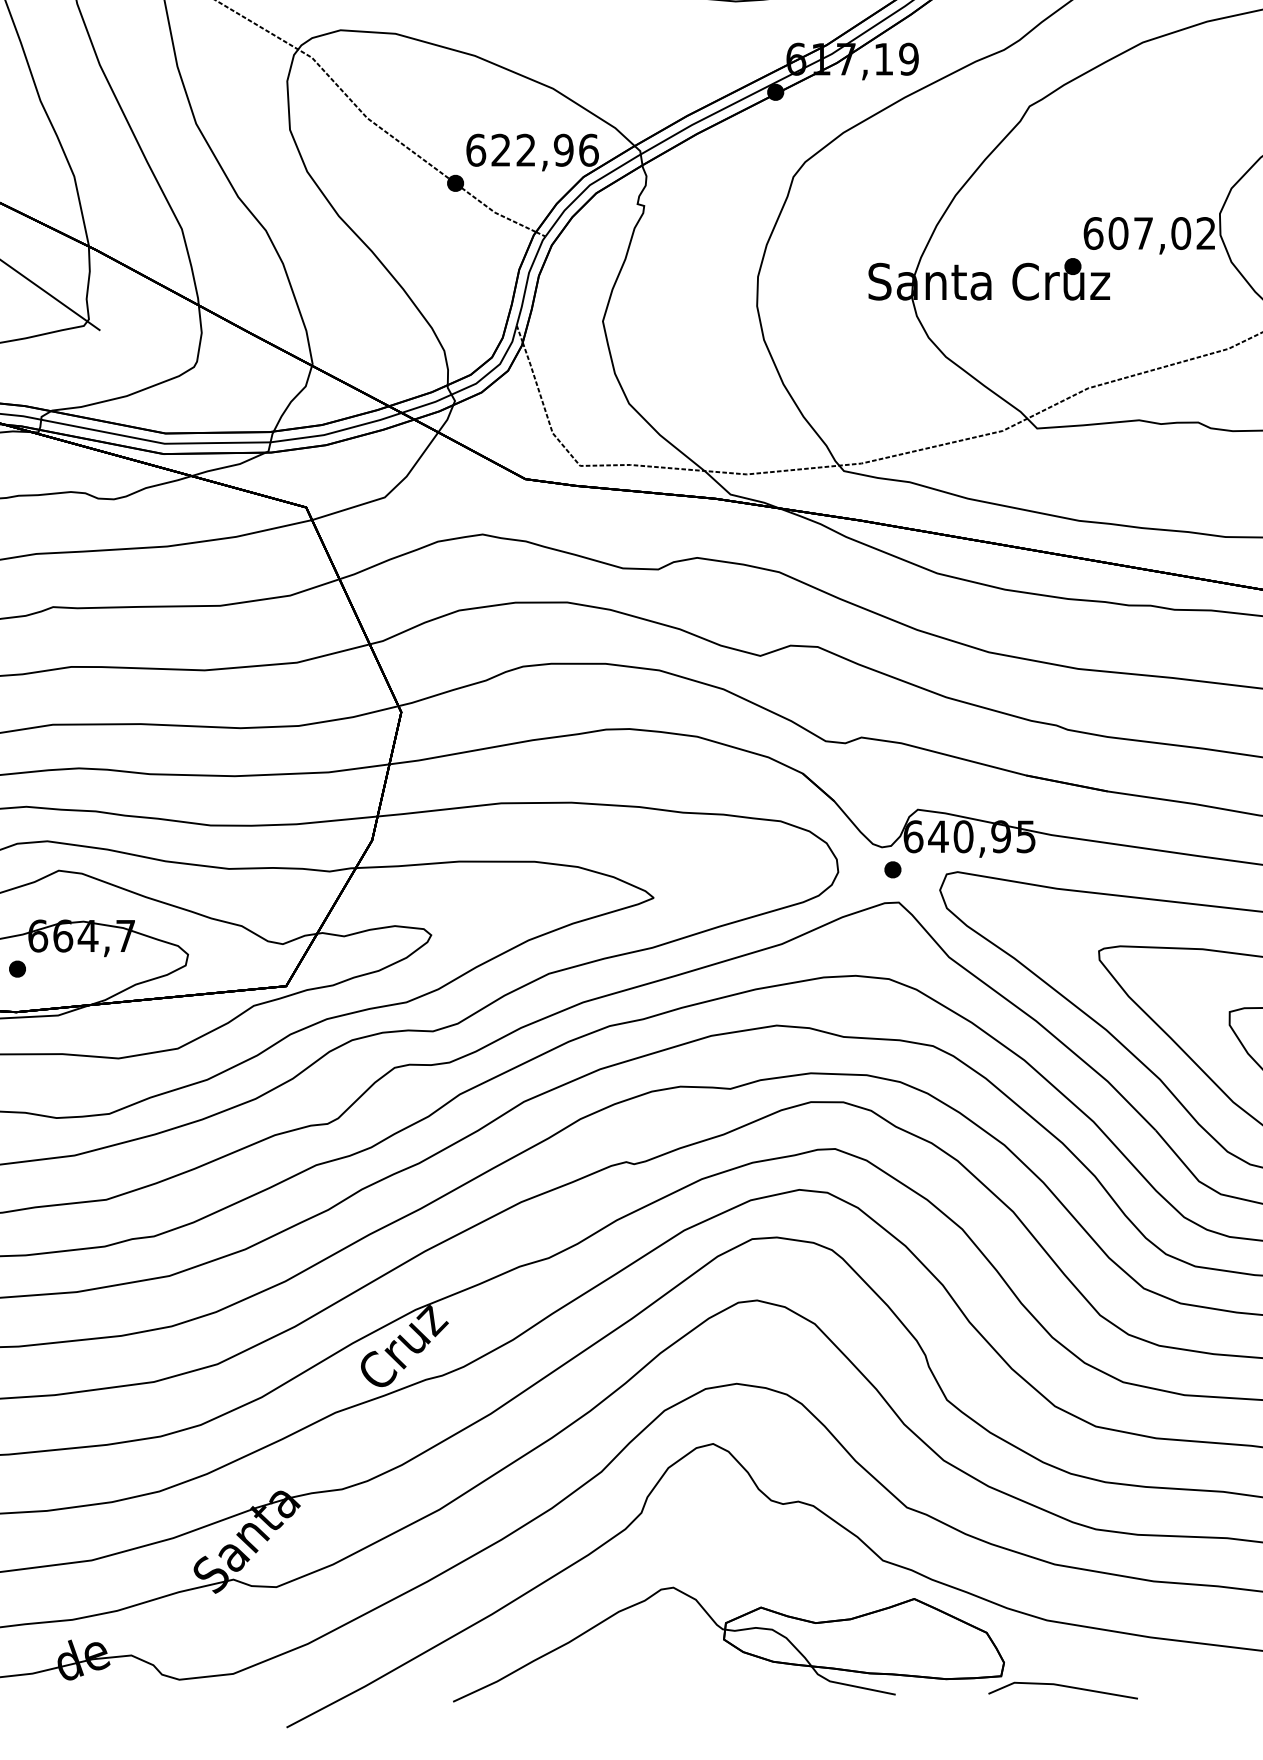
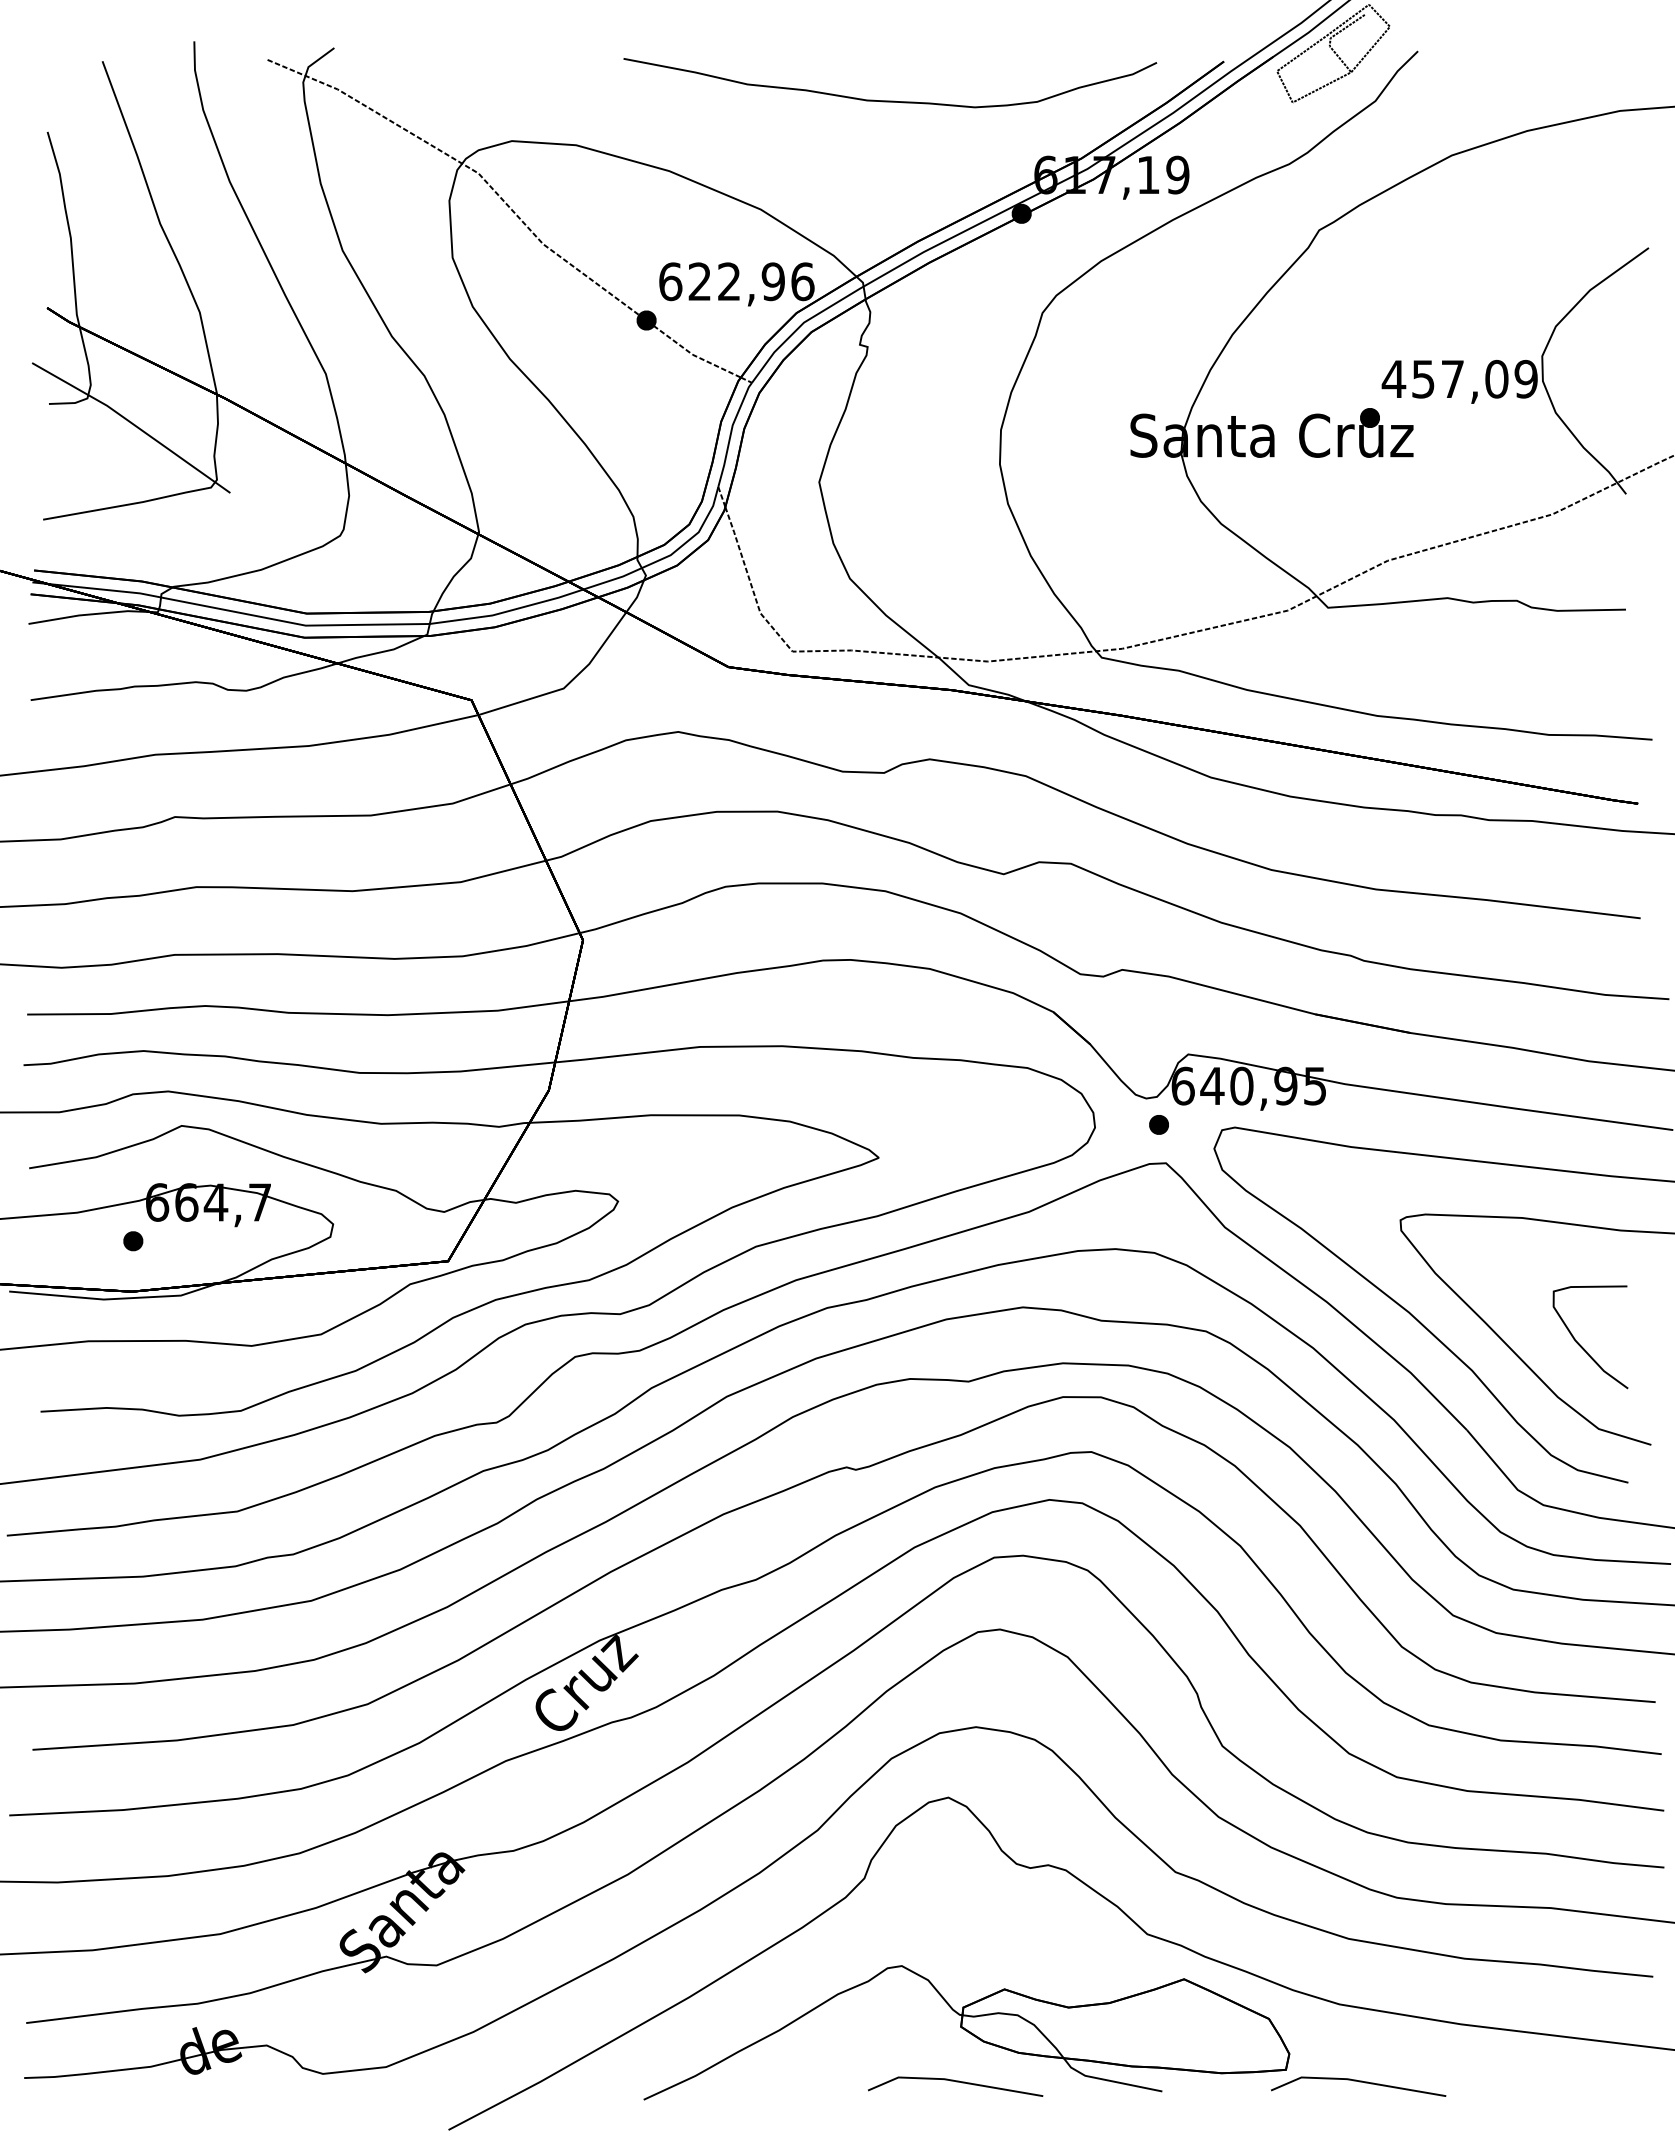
text: (1149, 232) -> (1459, 378), 607,02 -> 457,09
line: (720, 1687) -> (956, 2082), added

